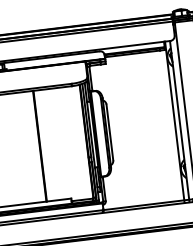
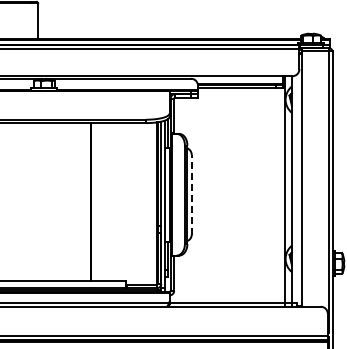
line: (109, 132) -> (191, 194), solid -> dashed

